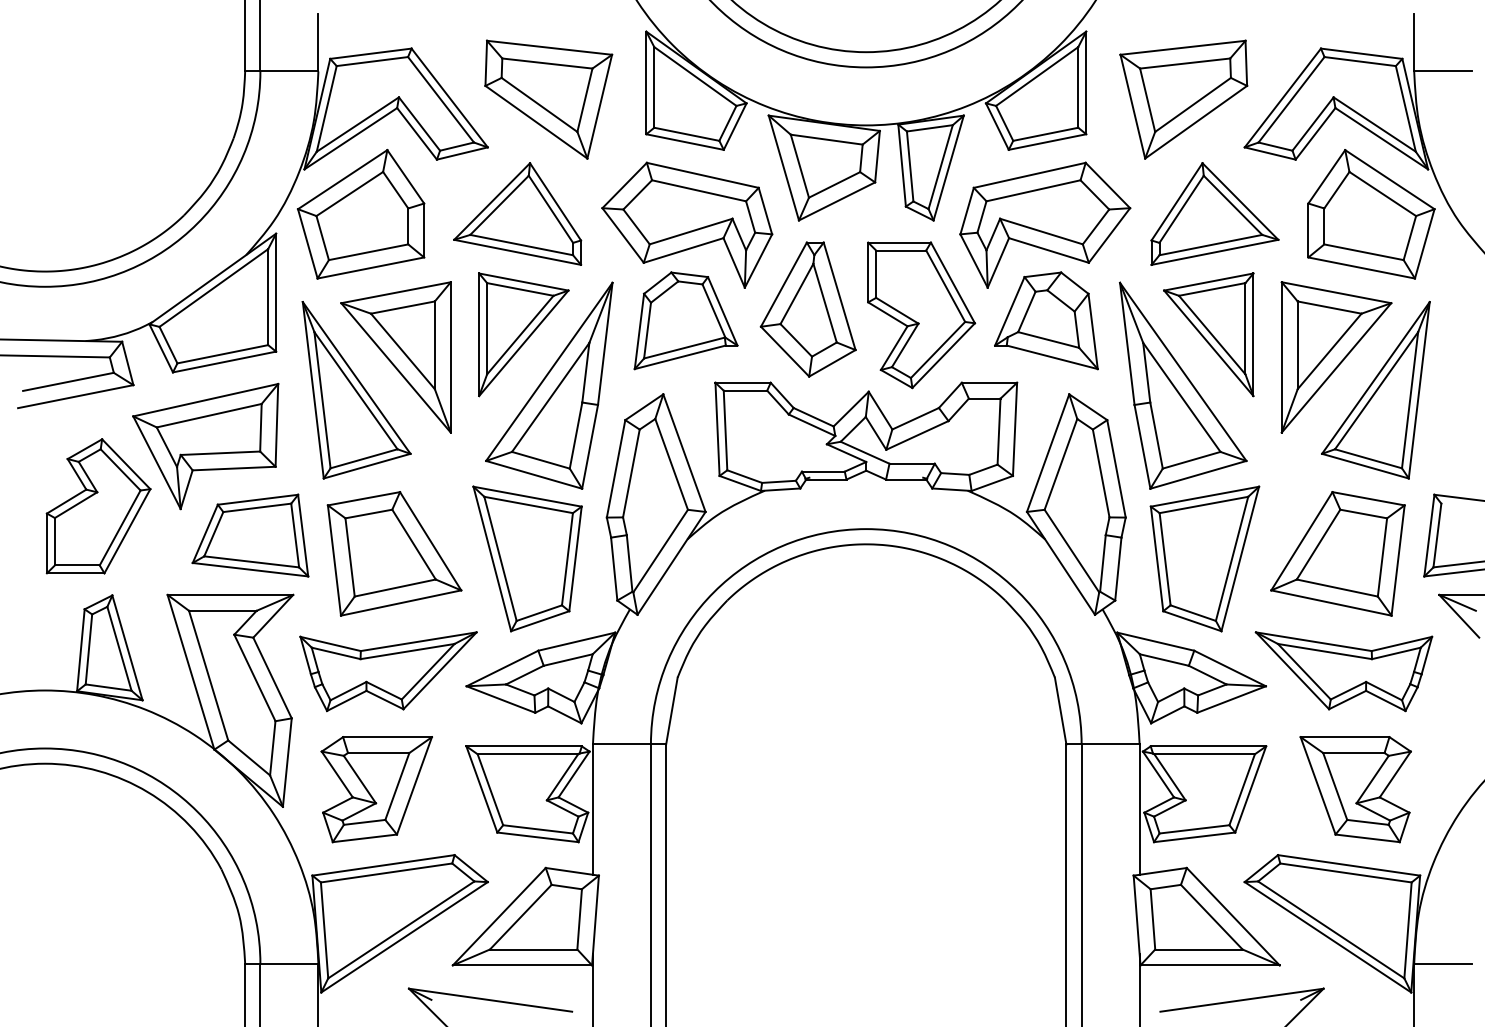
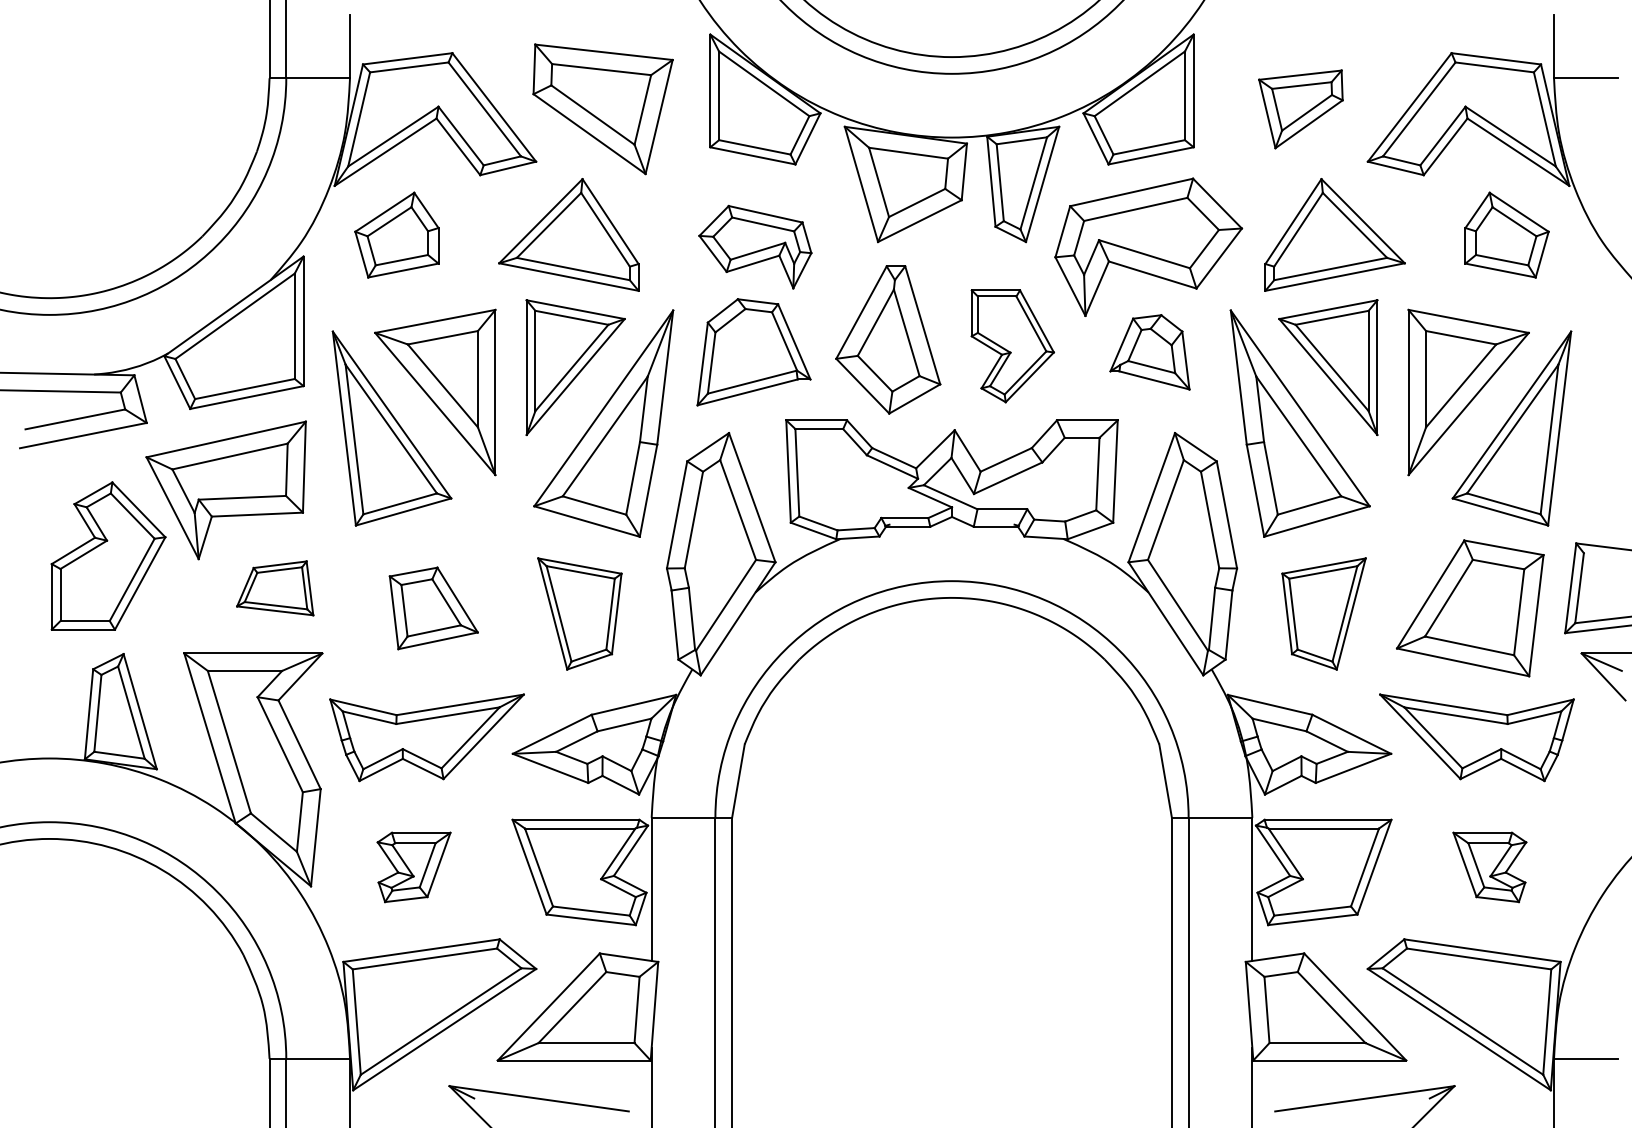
part: (1183, 99) -> (1300, 109), size x0.6
part: (360, 213) -> (396, 234), size x0.6
part: (1370, 213) -> (1506, 234), size x0.6
part: (687, 224) -> (755, 246), size x0.6
part: (921, 315) -> (1012, 346), size x0.7
part: (1046, 321) -> (1149, 352), size x0.7
part: (249, 535) -> (274, 588), size x0.6
part: (394, 553) -> (433, 608), size x0.6
part: (527, 558) -> (579, 613), size x0.7
part: (1204, 558) -> (1323, 613), size x0.7
part: (376, 789) -> (413, 867), size x0.6
part: (1355, 789) -> (1489, 867), size x0.6

